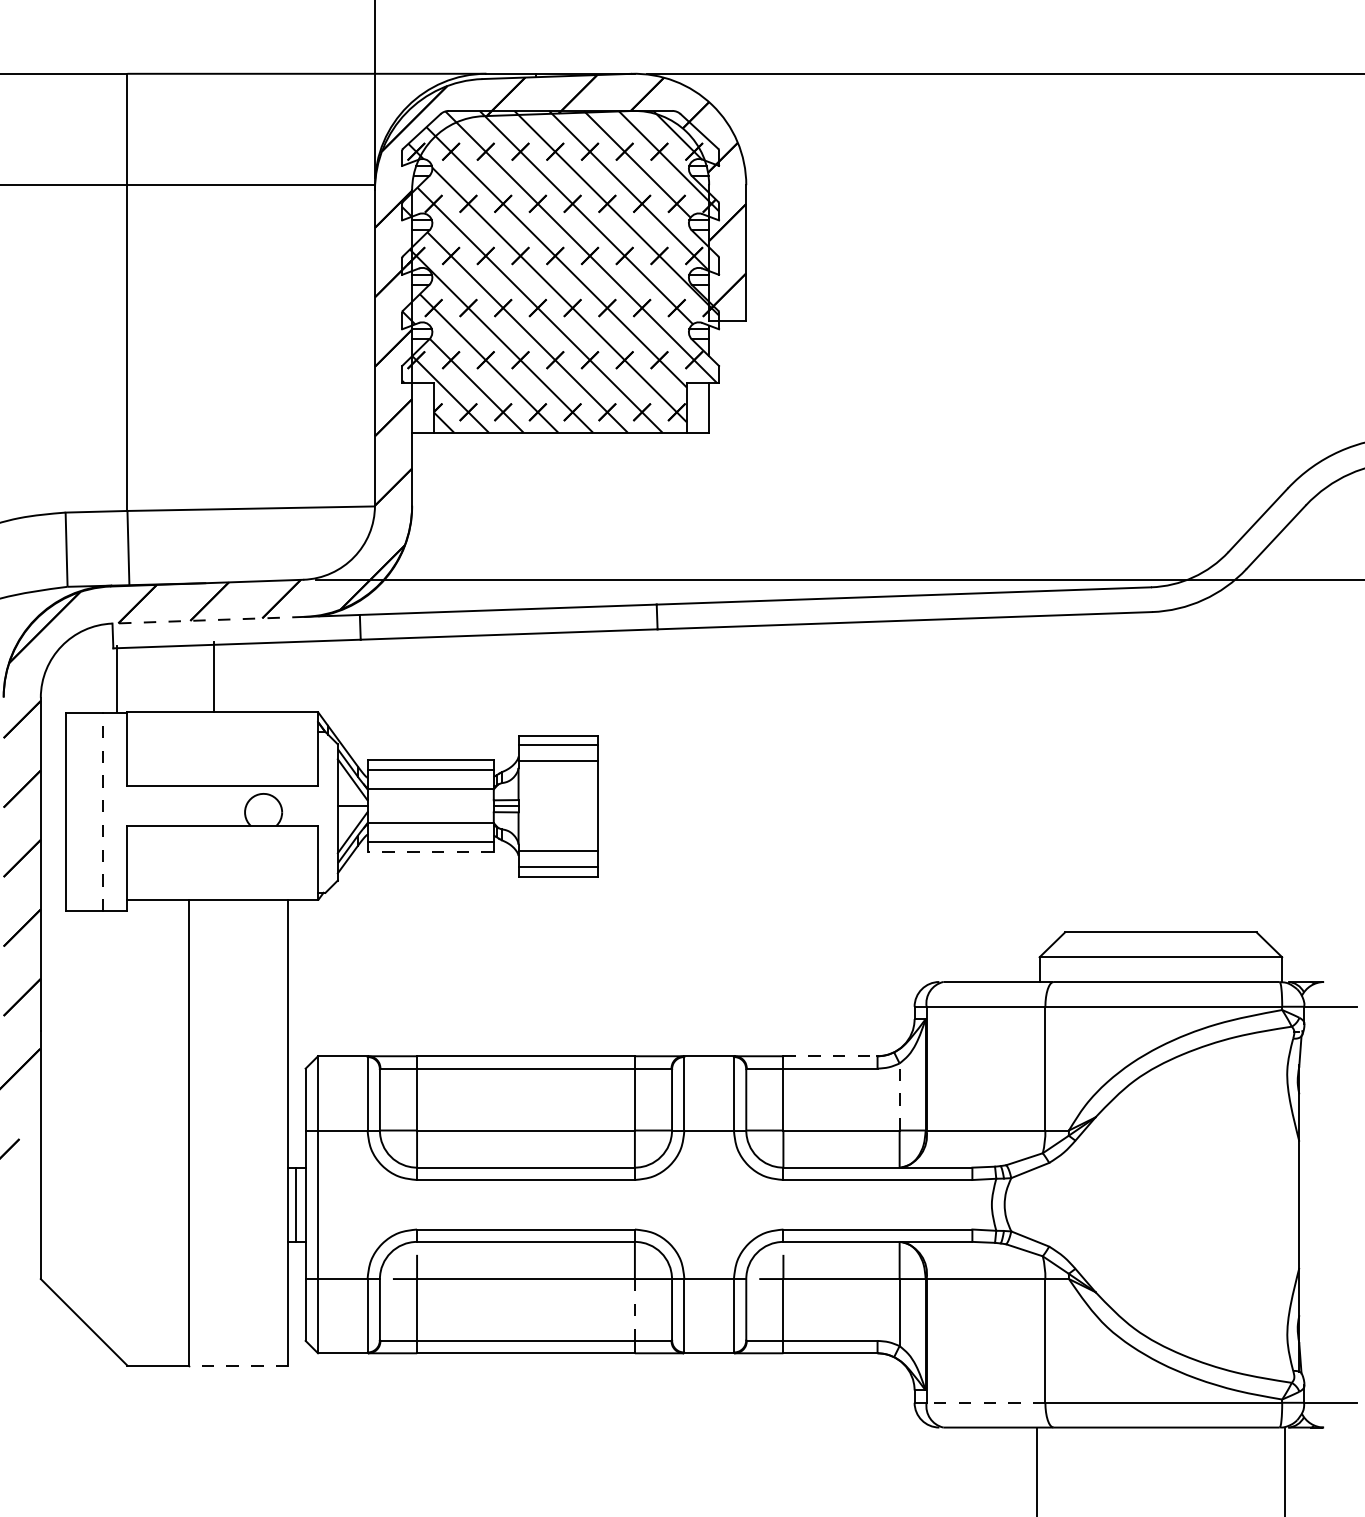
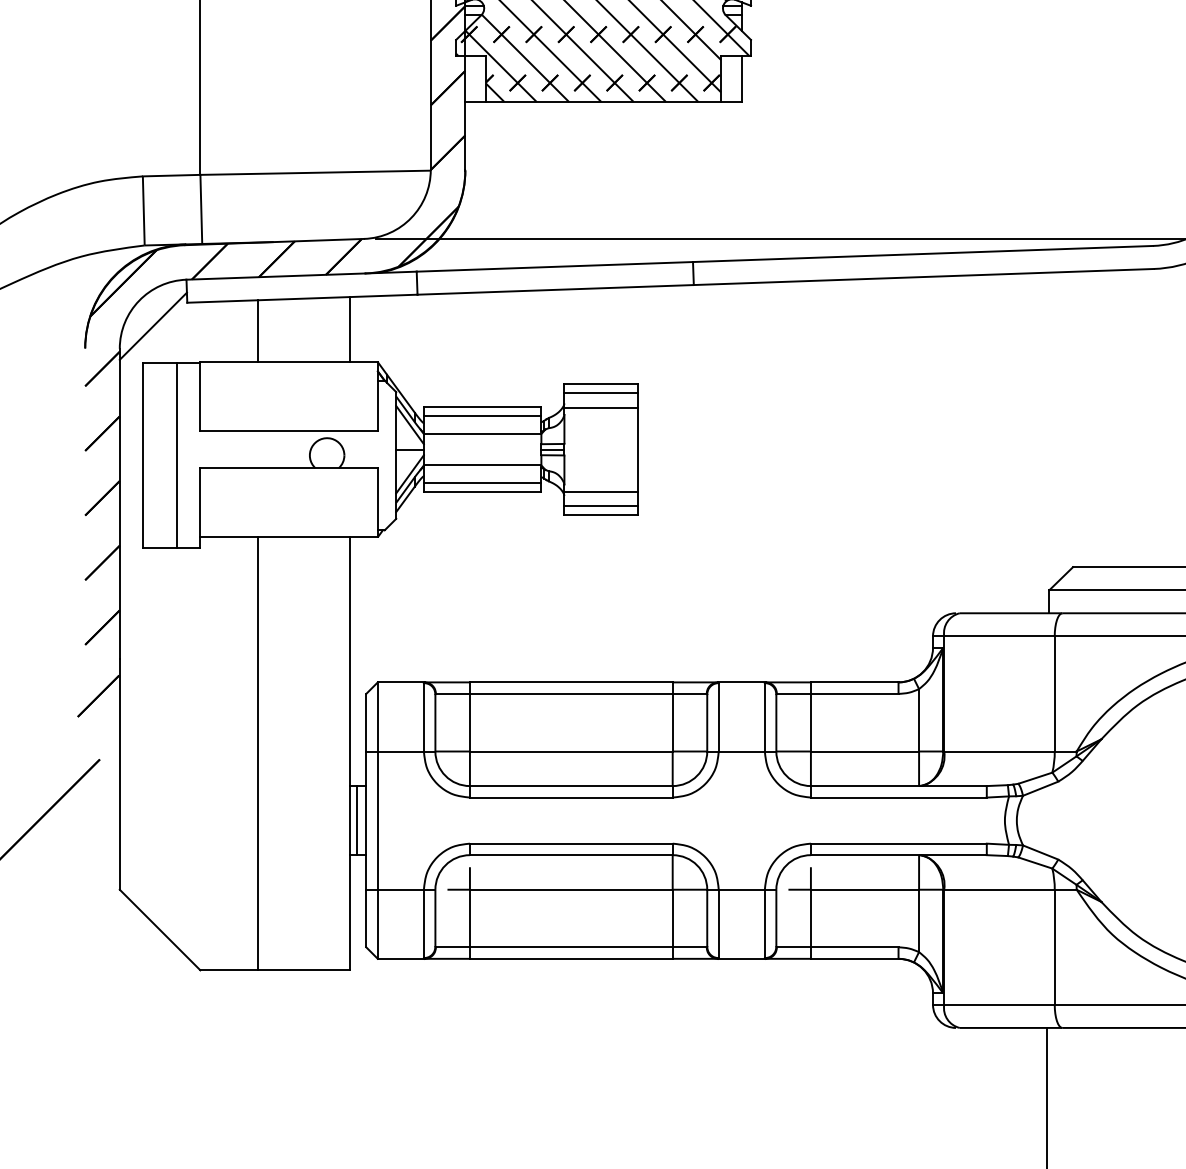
line: (208, 620) -> (275, 276), dashed -> solid
line: (76, 673) -> (152, 326), added
line: (214, 677) -> (350, 329), moved
line: (117, 678) -> (258, 330), moved
line: (102, 811) -> (177, 454), dashed -> solid
line: (430, 852) -> (482, 492), dashed -> solid
line: (830, 1056) -> (854, 682), dashed -> solid
line: (899, 1096) -> (918, 719), dashed -> solid
line: (634, 1309) -> (672, 918), dashed -> solid
line: (238, 1365) -> (303, 970), dashed -> solid
line: (985, 1402) -> (998, 1004), dashed -> solid

